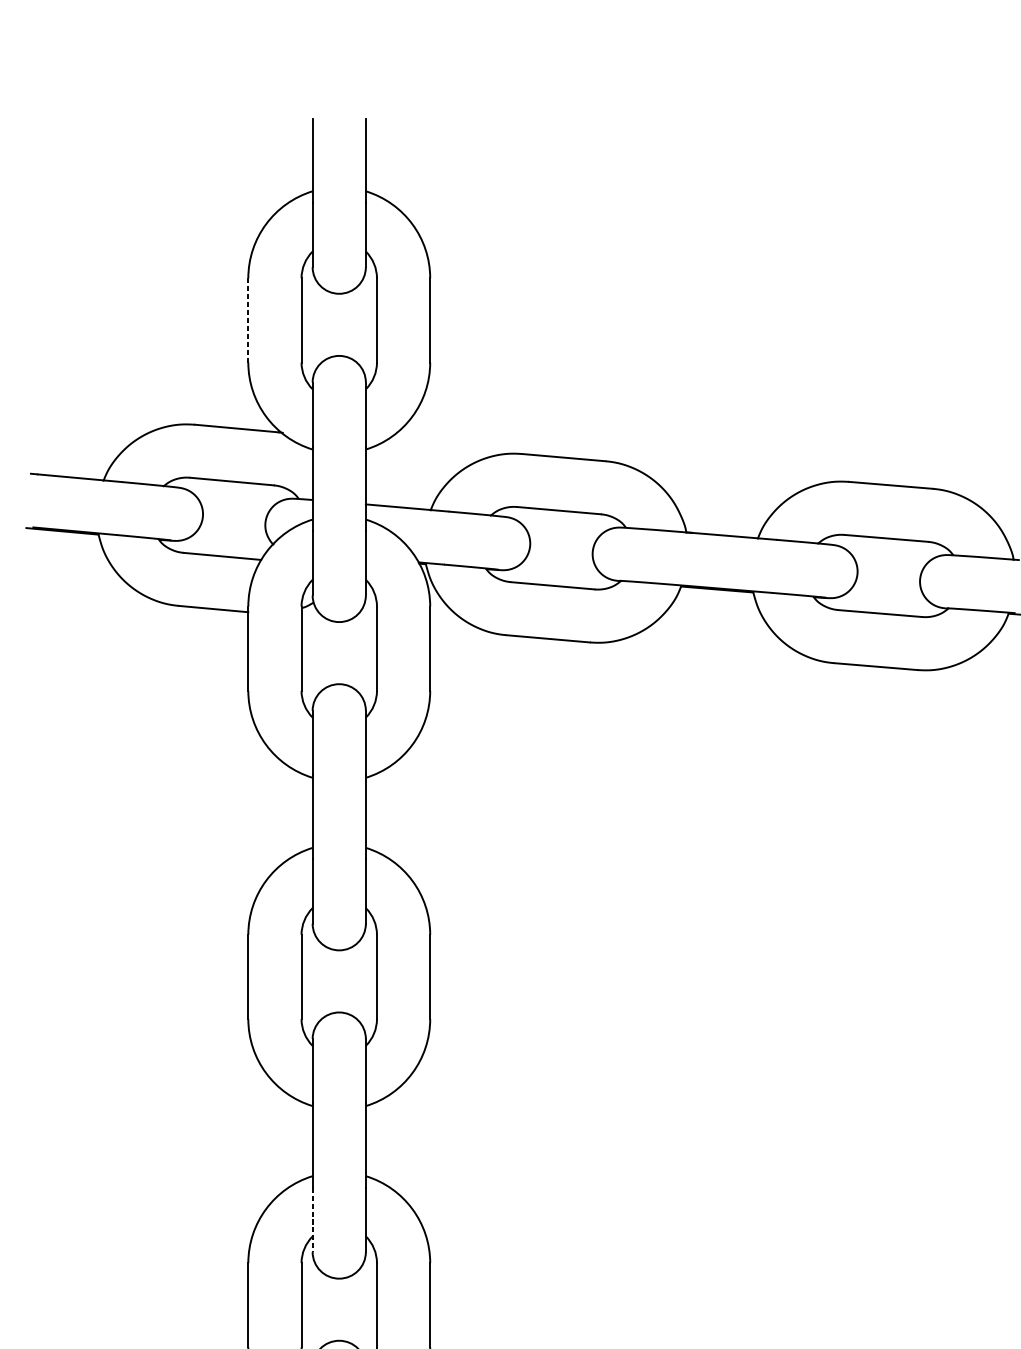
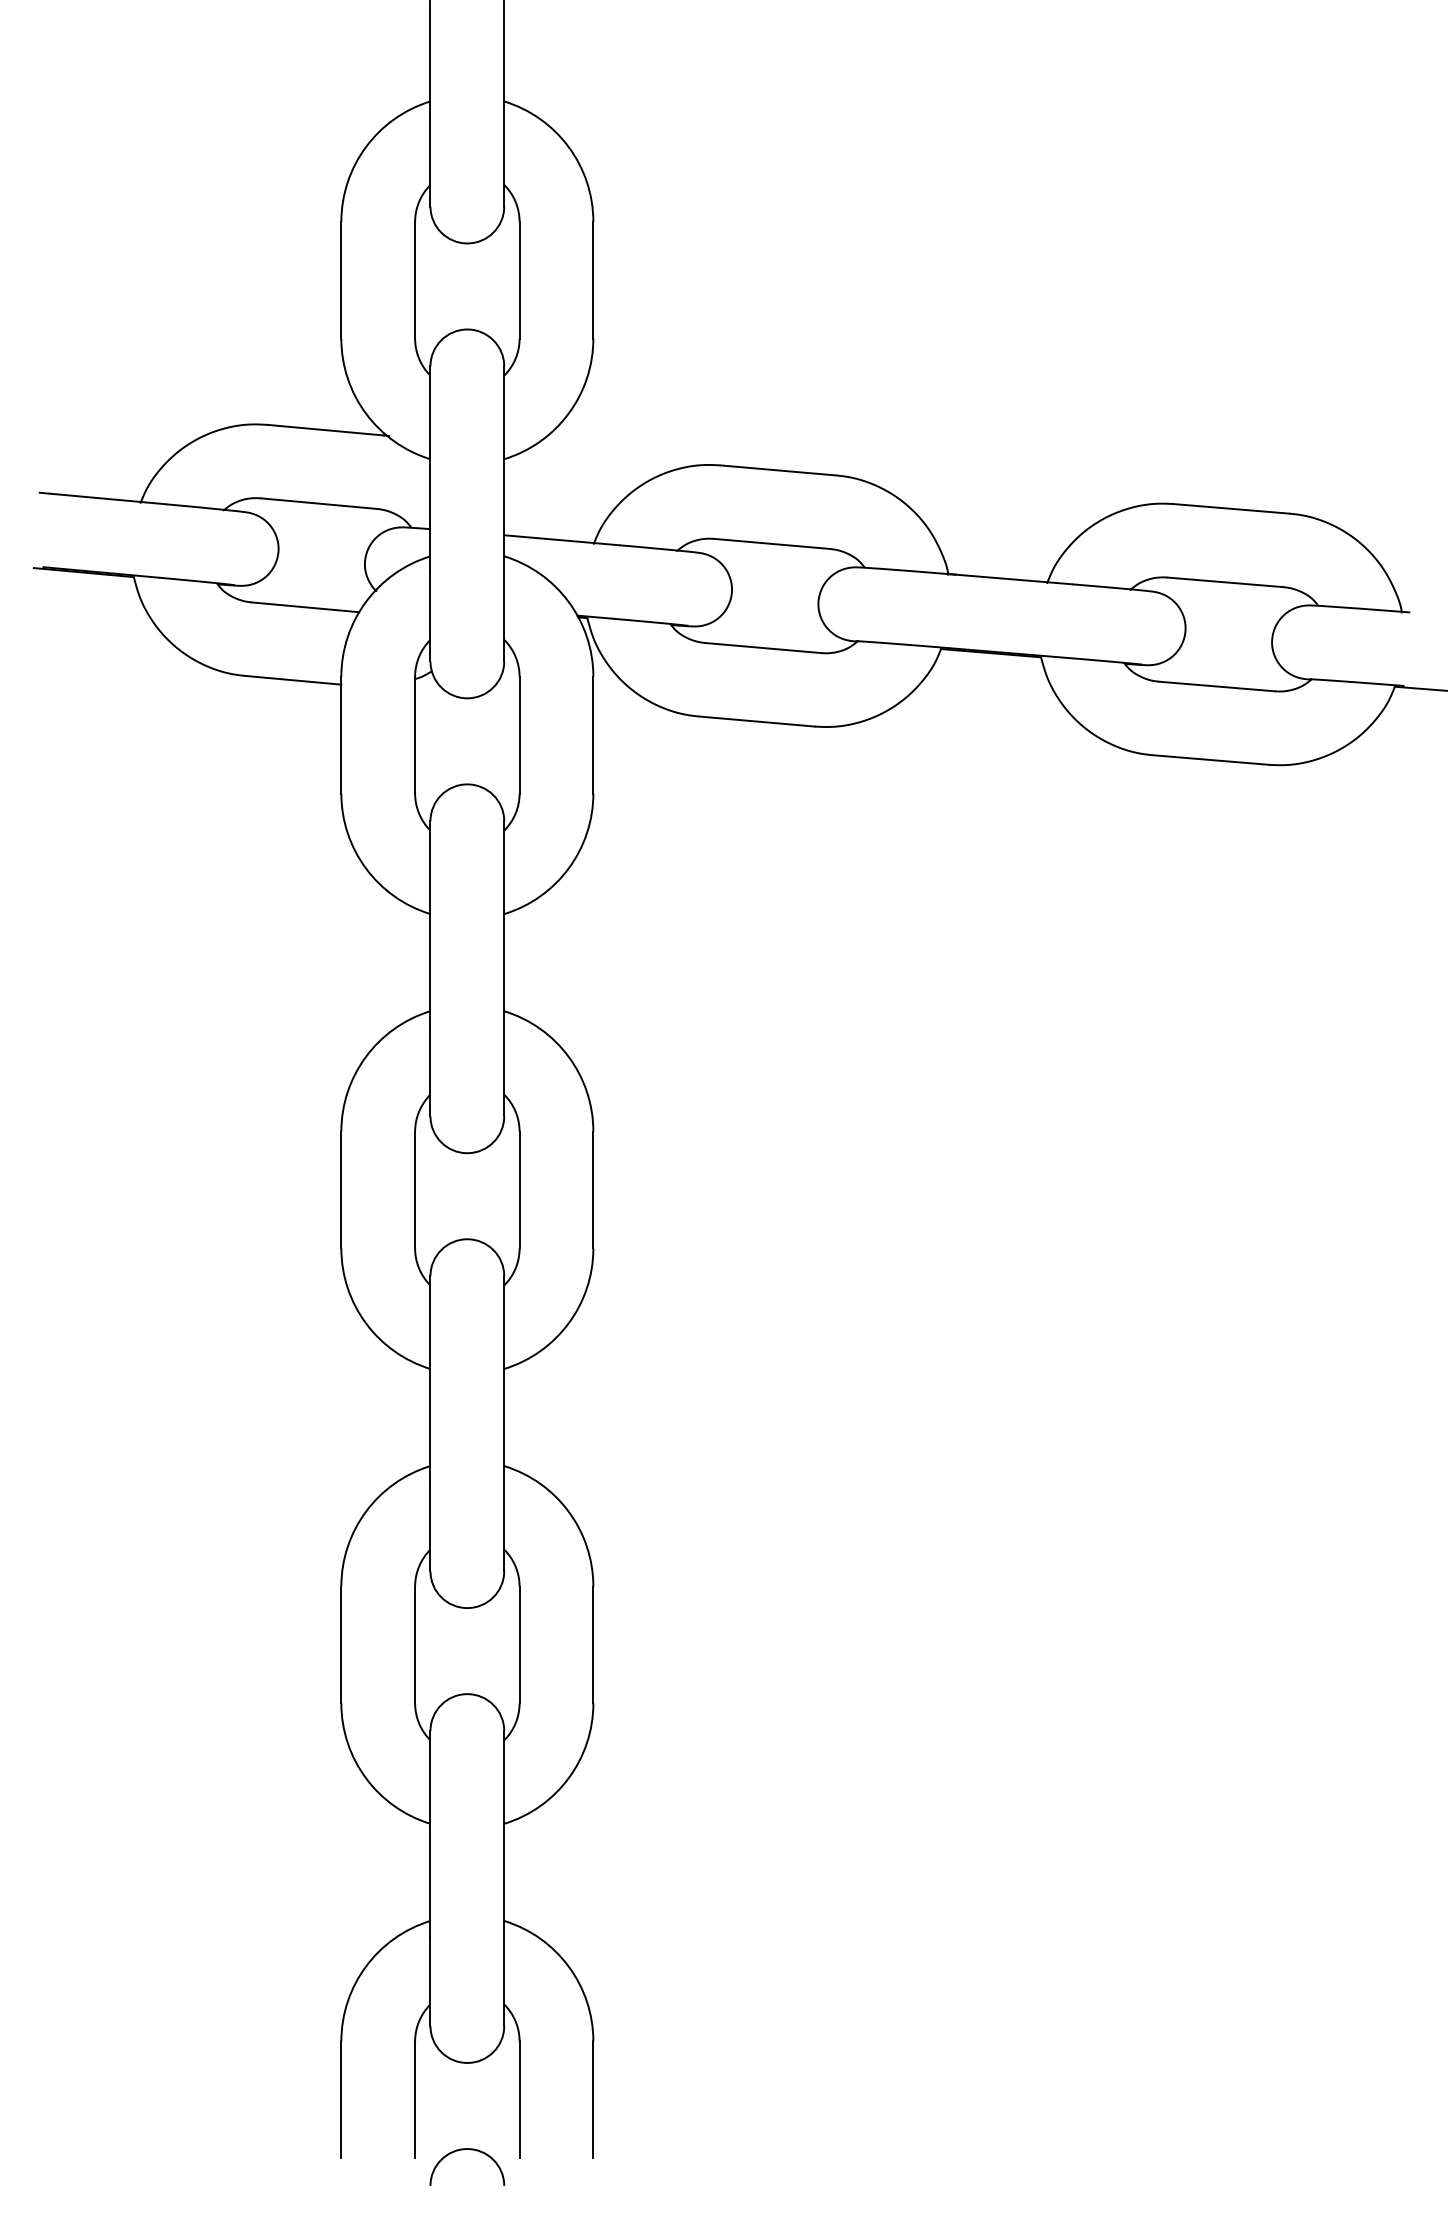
line: (248, 320) -> (341, 280), dashed -> solid
line: (312, 1219) -> (430, 1526), dashed -> solid

